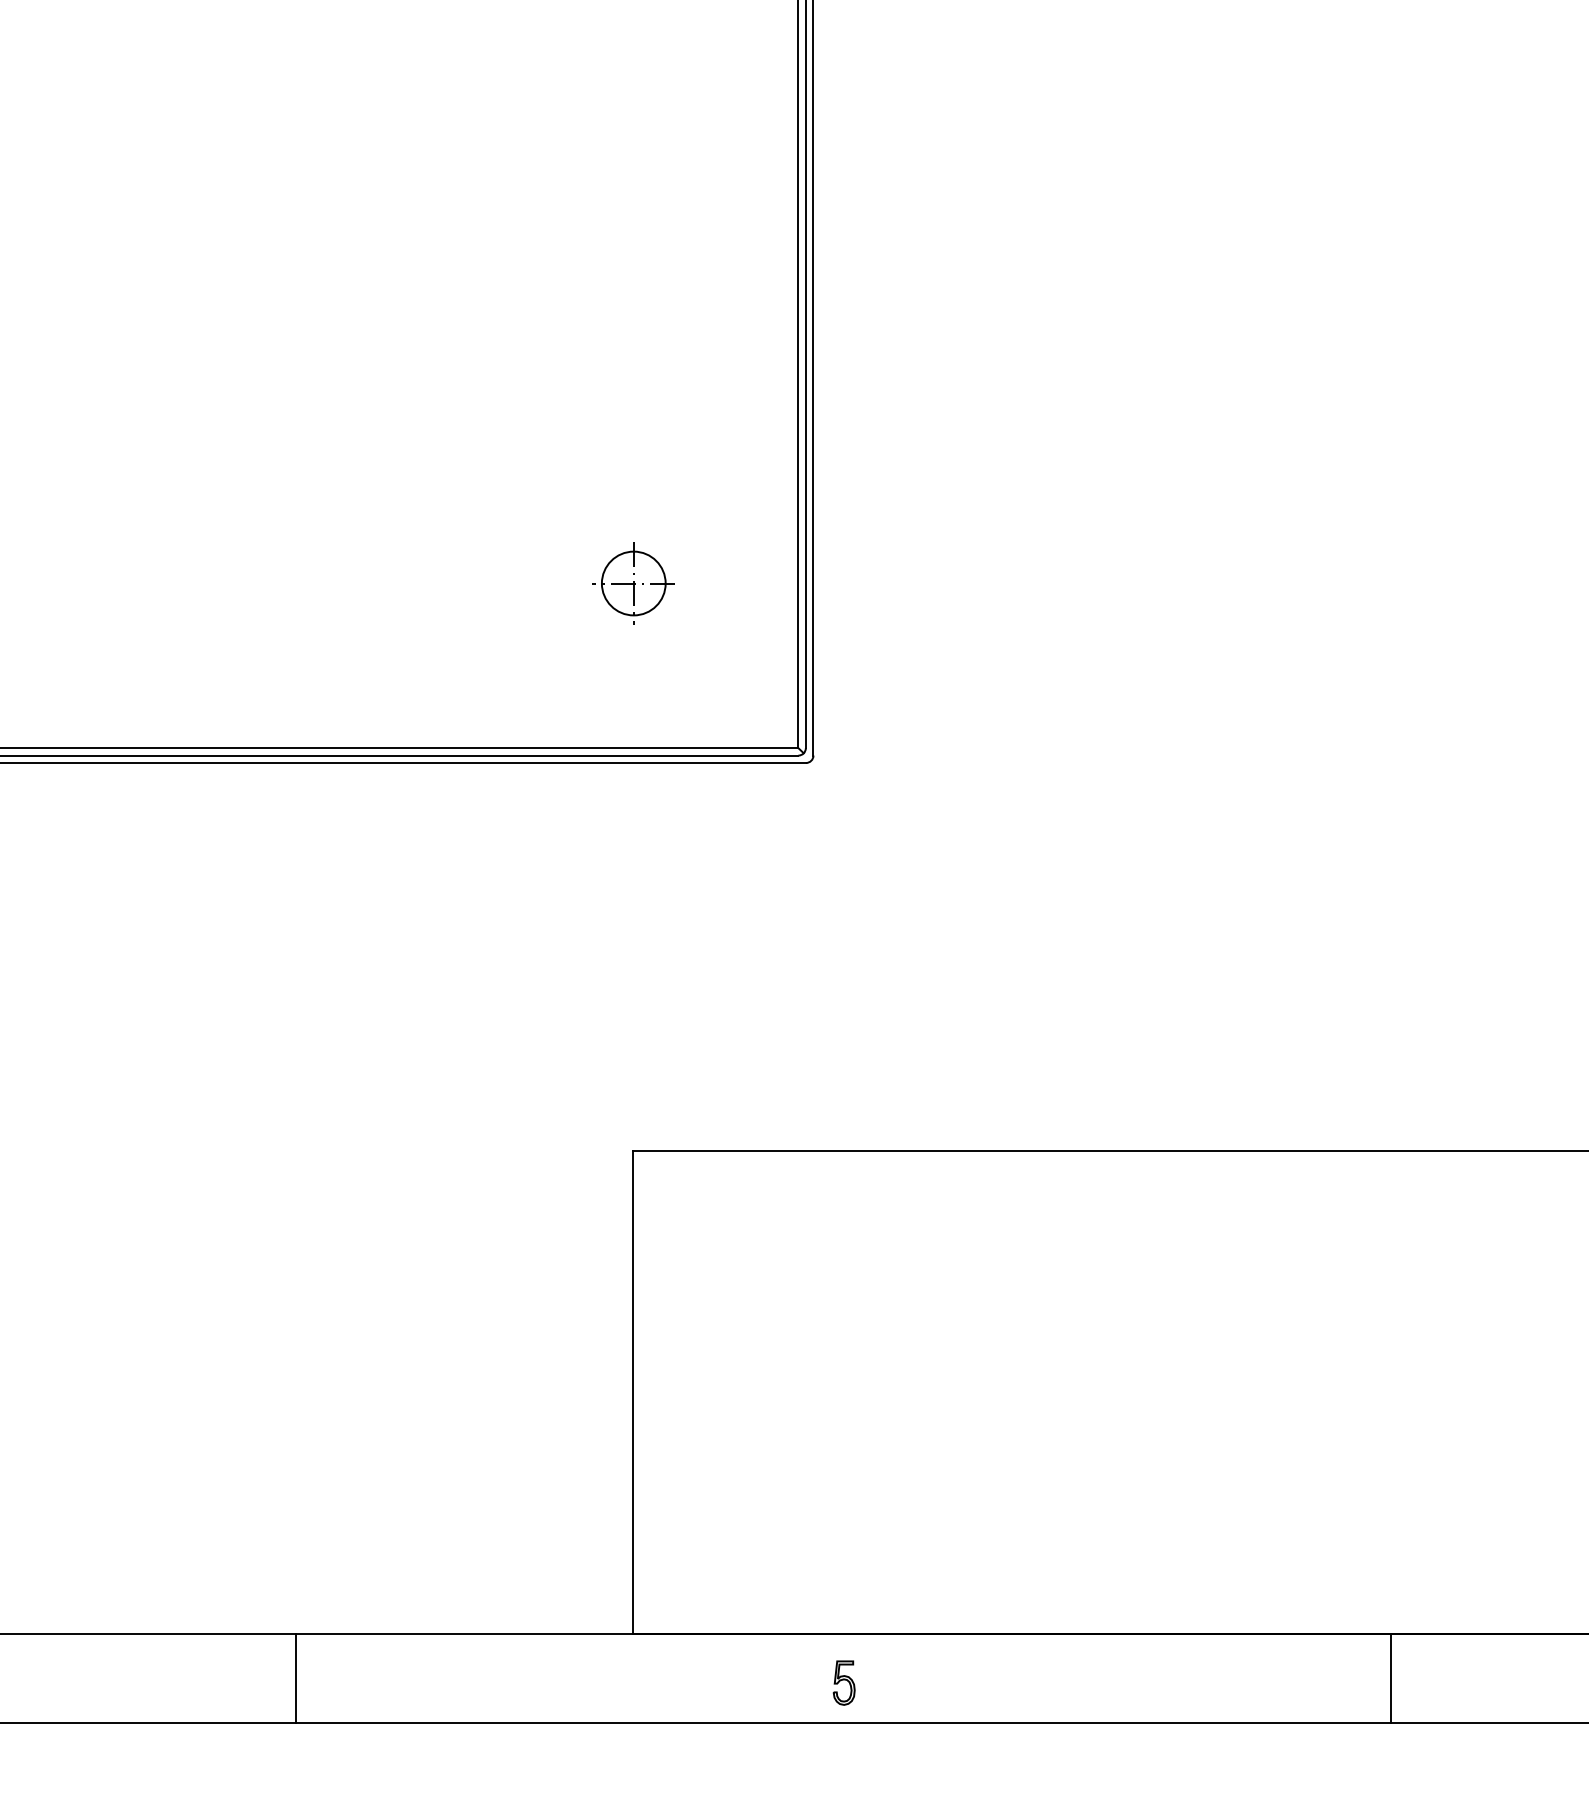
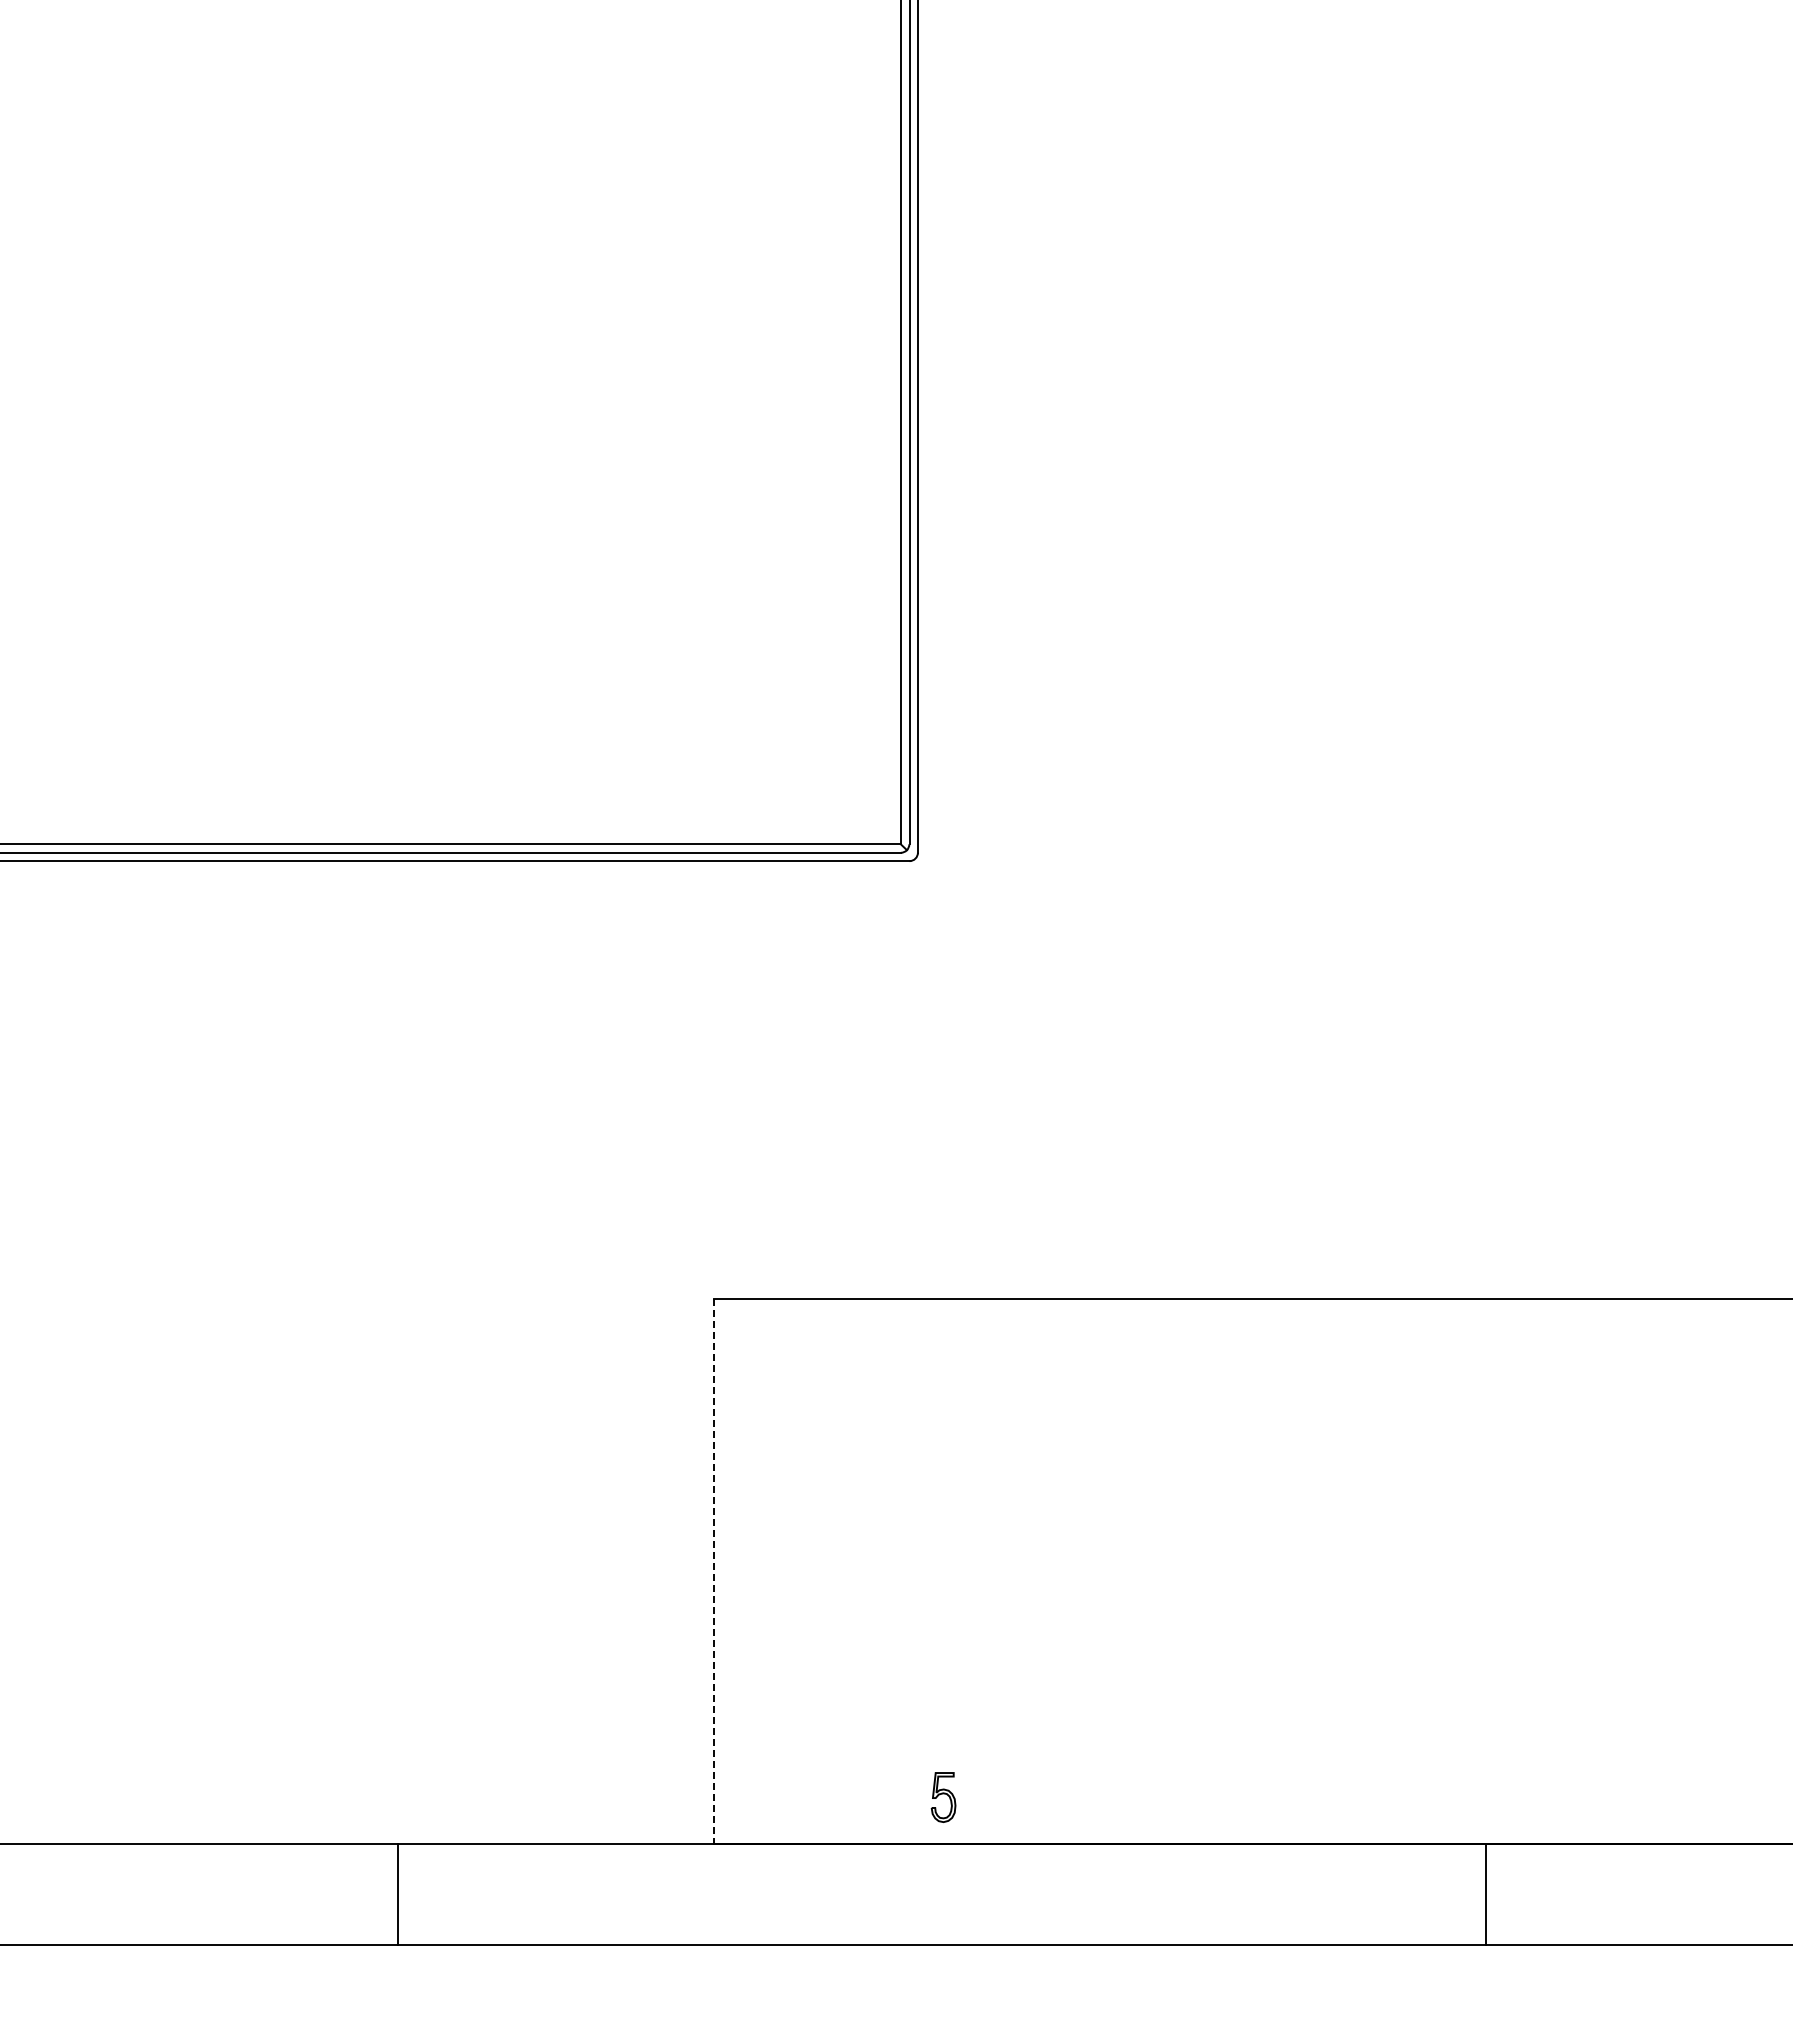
part: (634, 583) -> (715, 658), removed
line: (633, 1392) -> (714, 1571), solid -> dashed
line: (296, 1677) -> (398, 1893), moved
line: (1390, 1677) -> (1485, 1893), moved
part: (844, 1683) -> (943, 1797), moved

